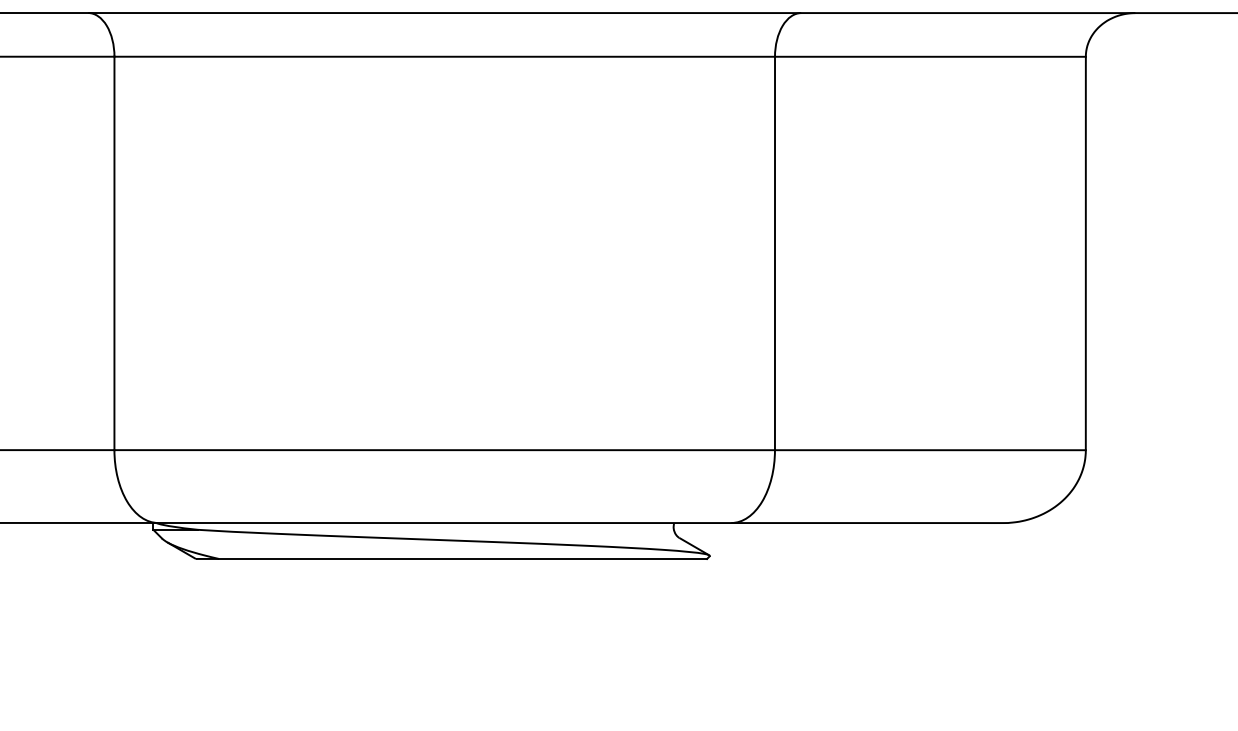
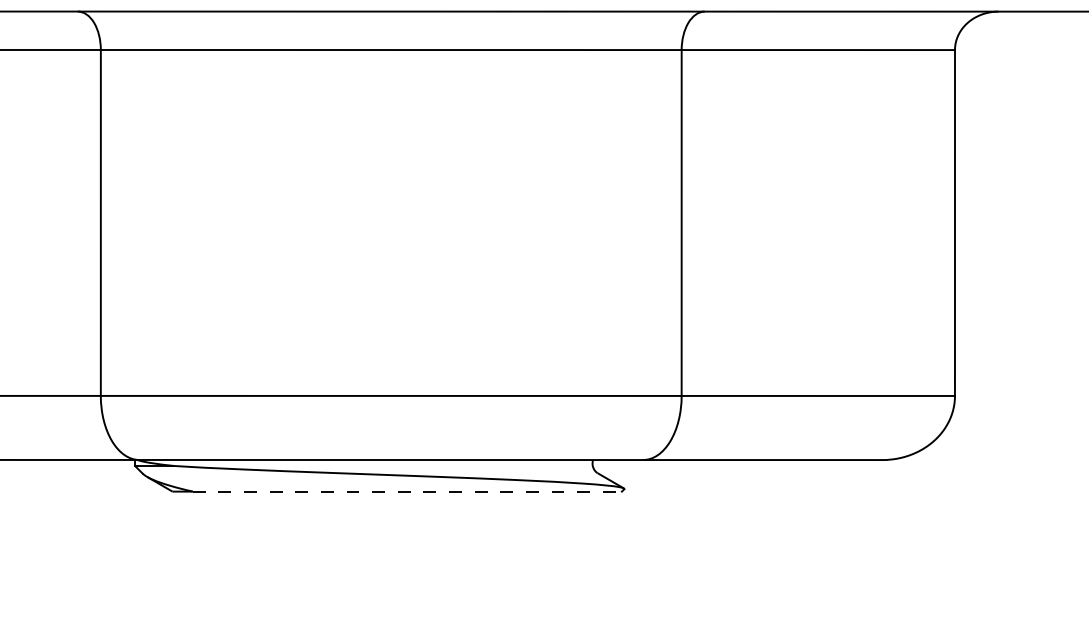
line: (463, 558) -> (407, 491), solid -> dashed

